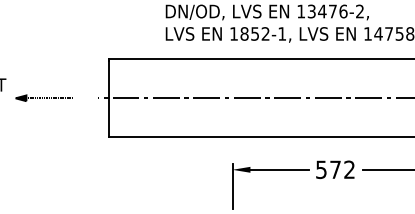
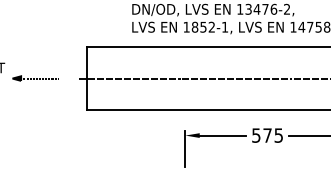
text: (349, 169) -> (278, 135), 572 -> 575

